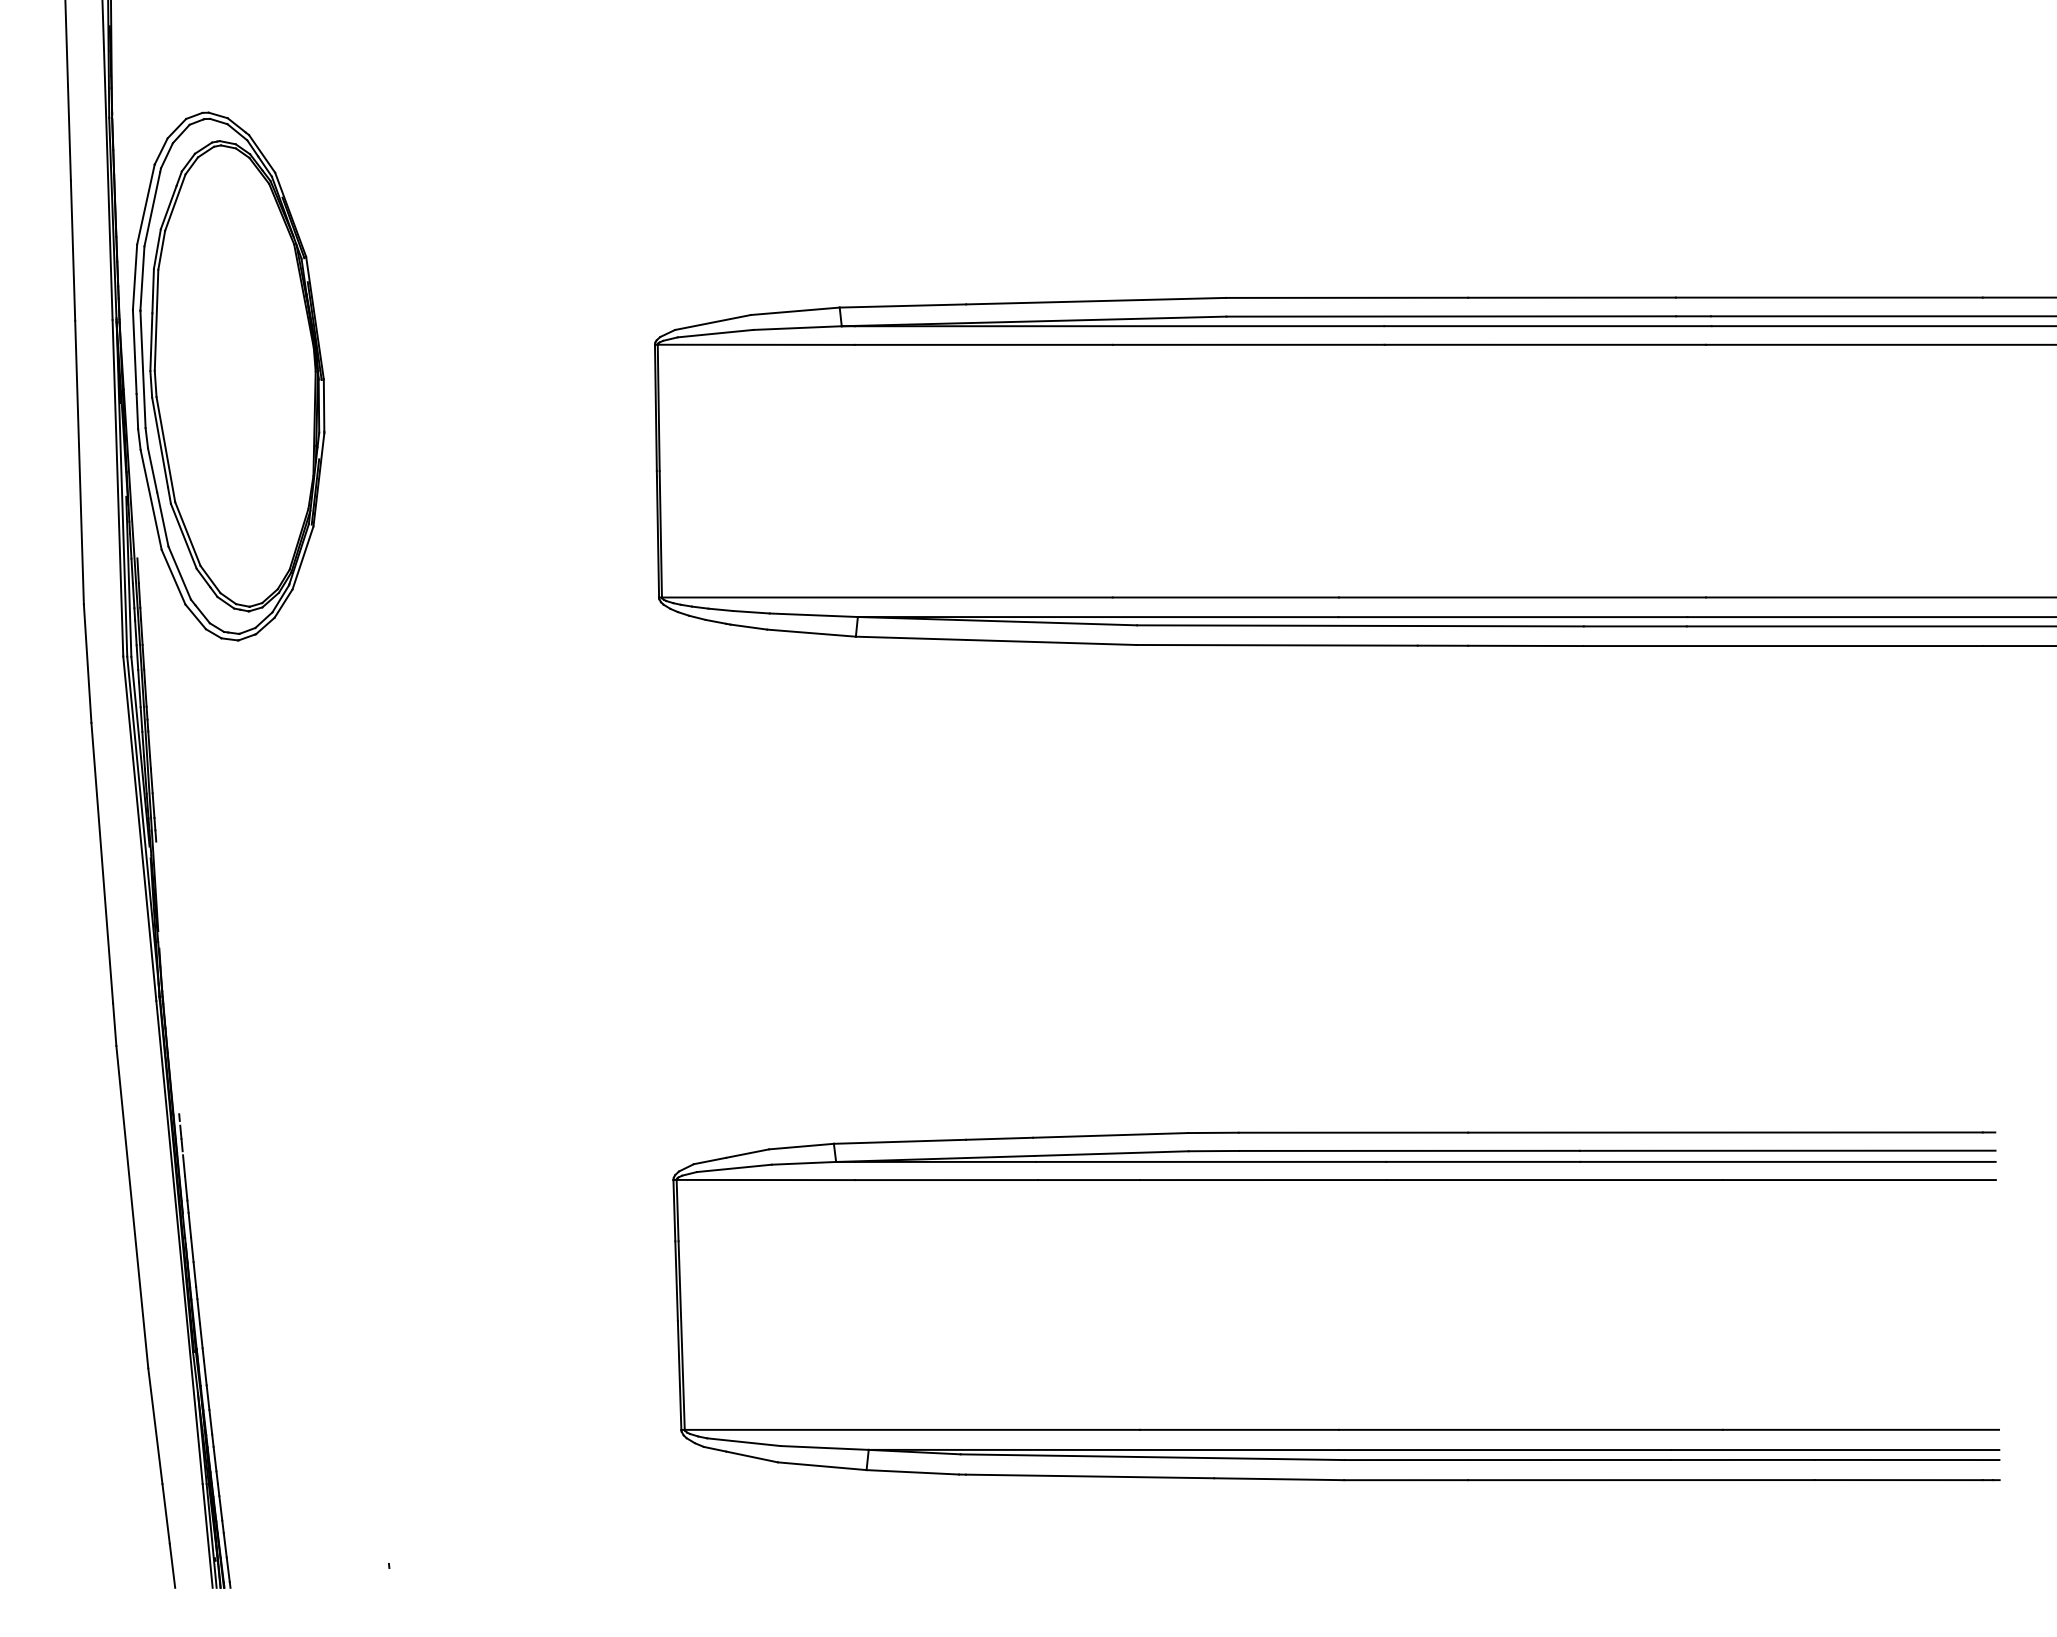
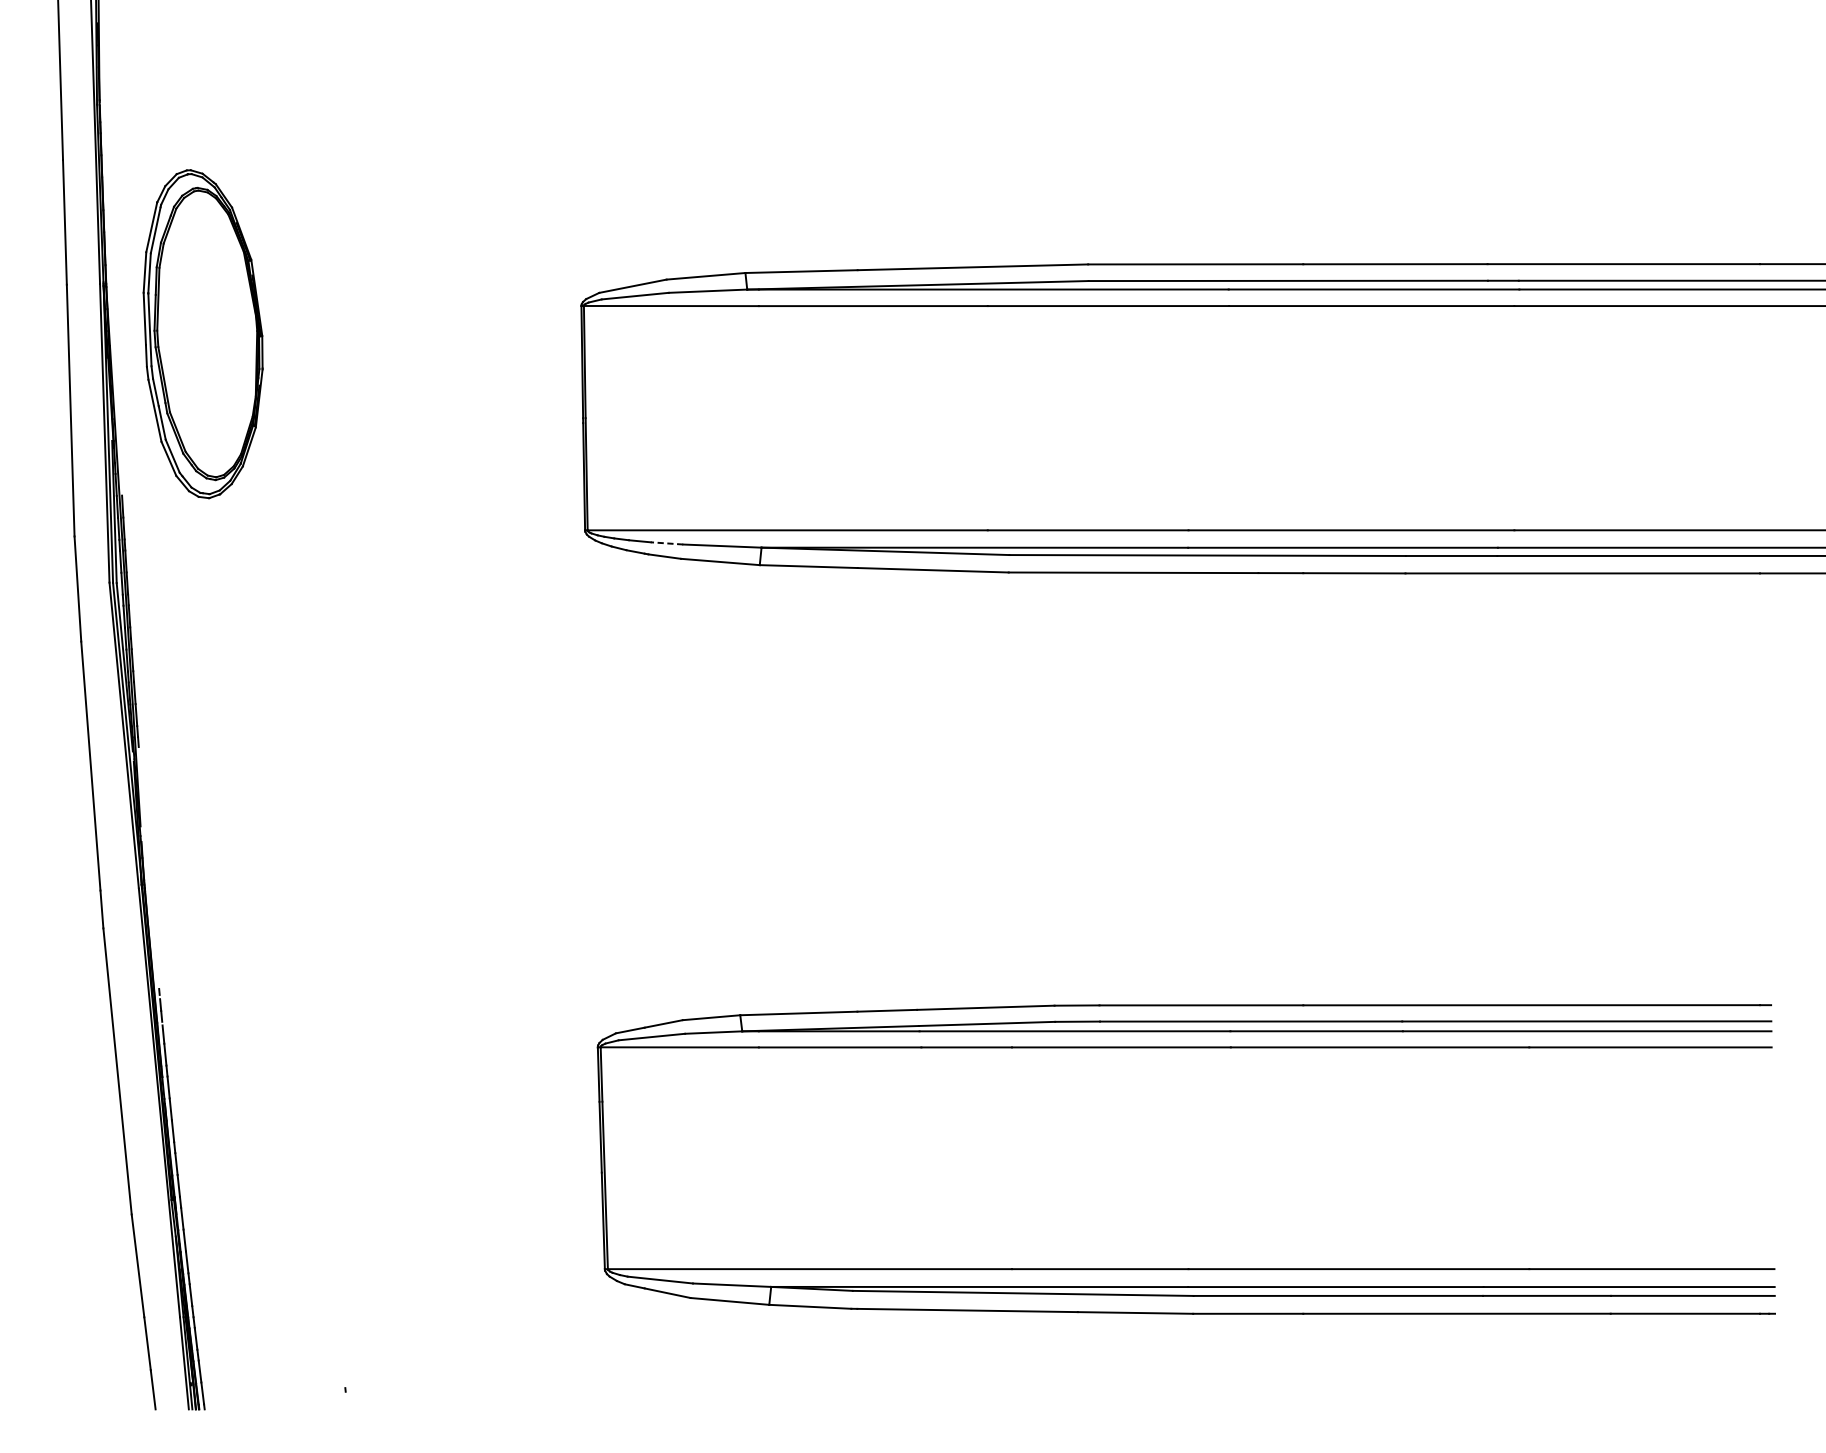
part: (228, 376) -> (202, 334), size x0.7
line: (750, 612) -> (666, 543), solid -> dashed

